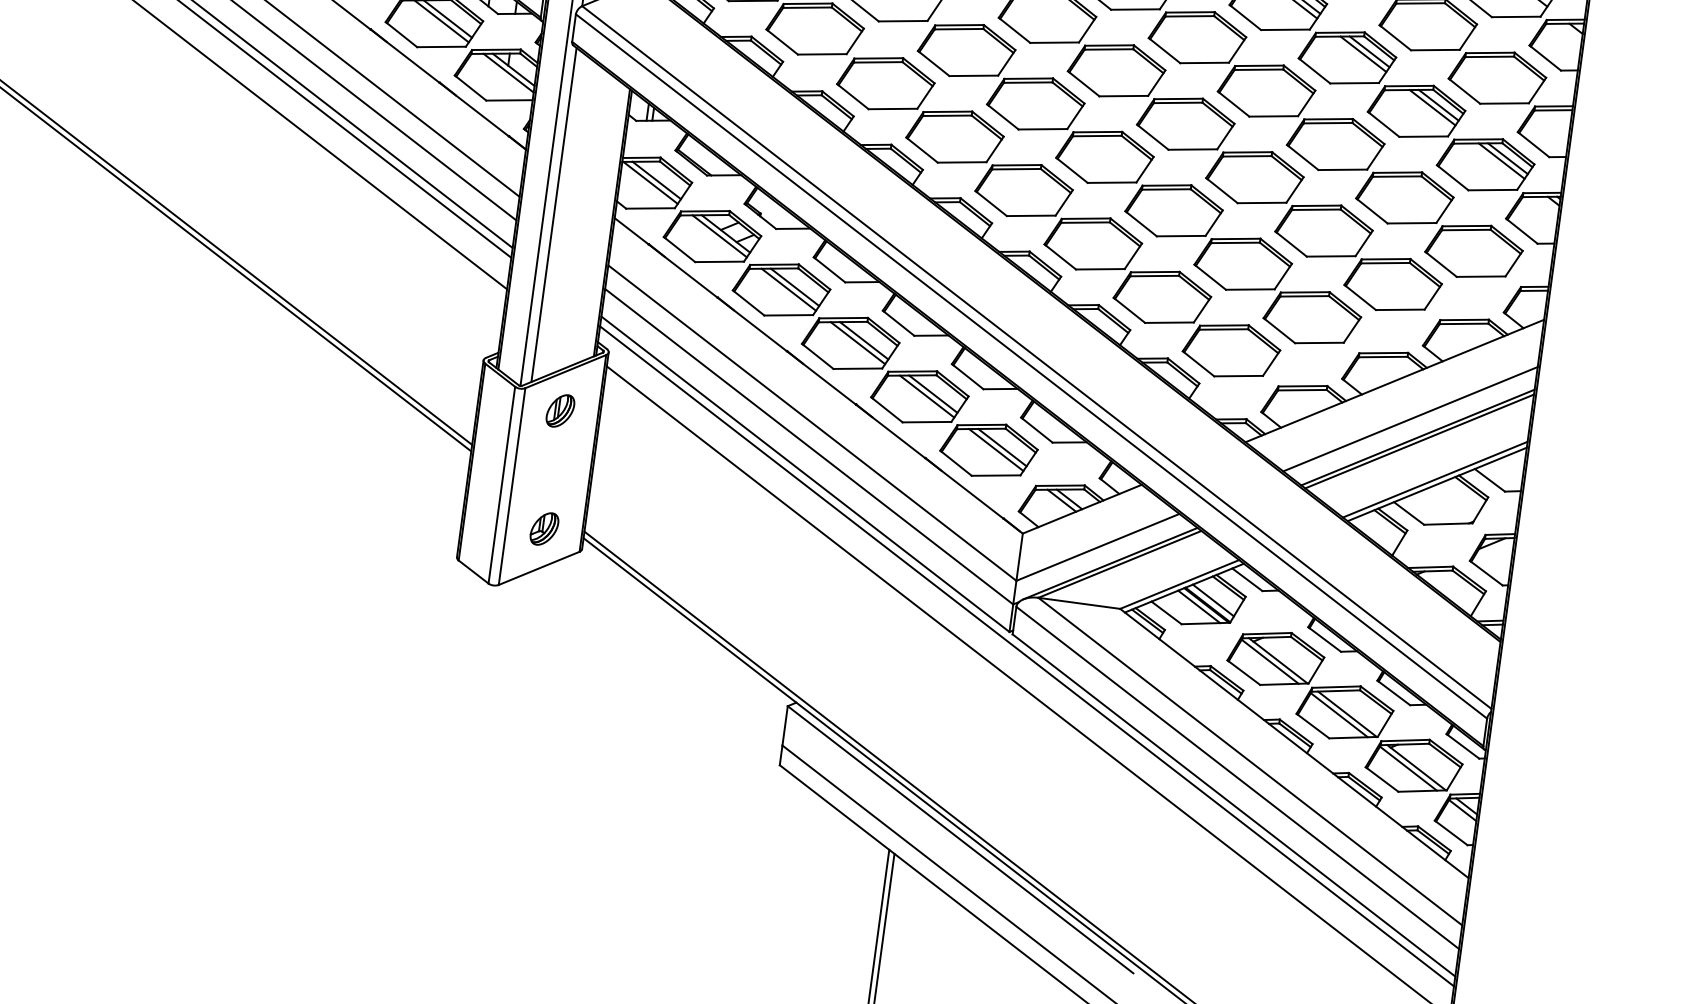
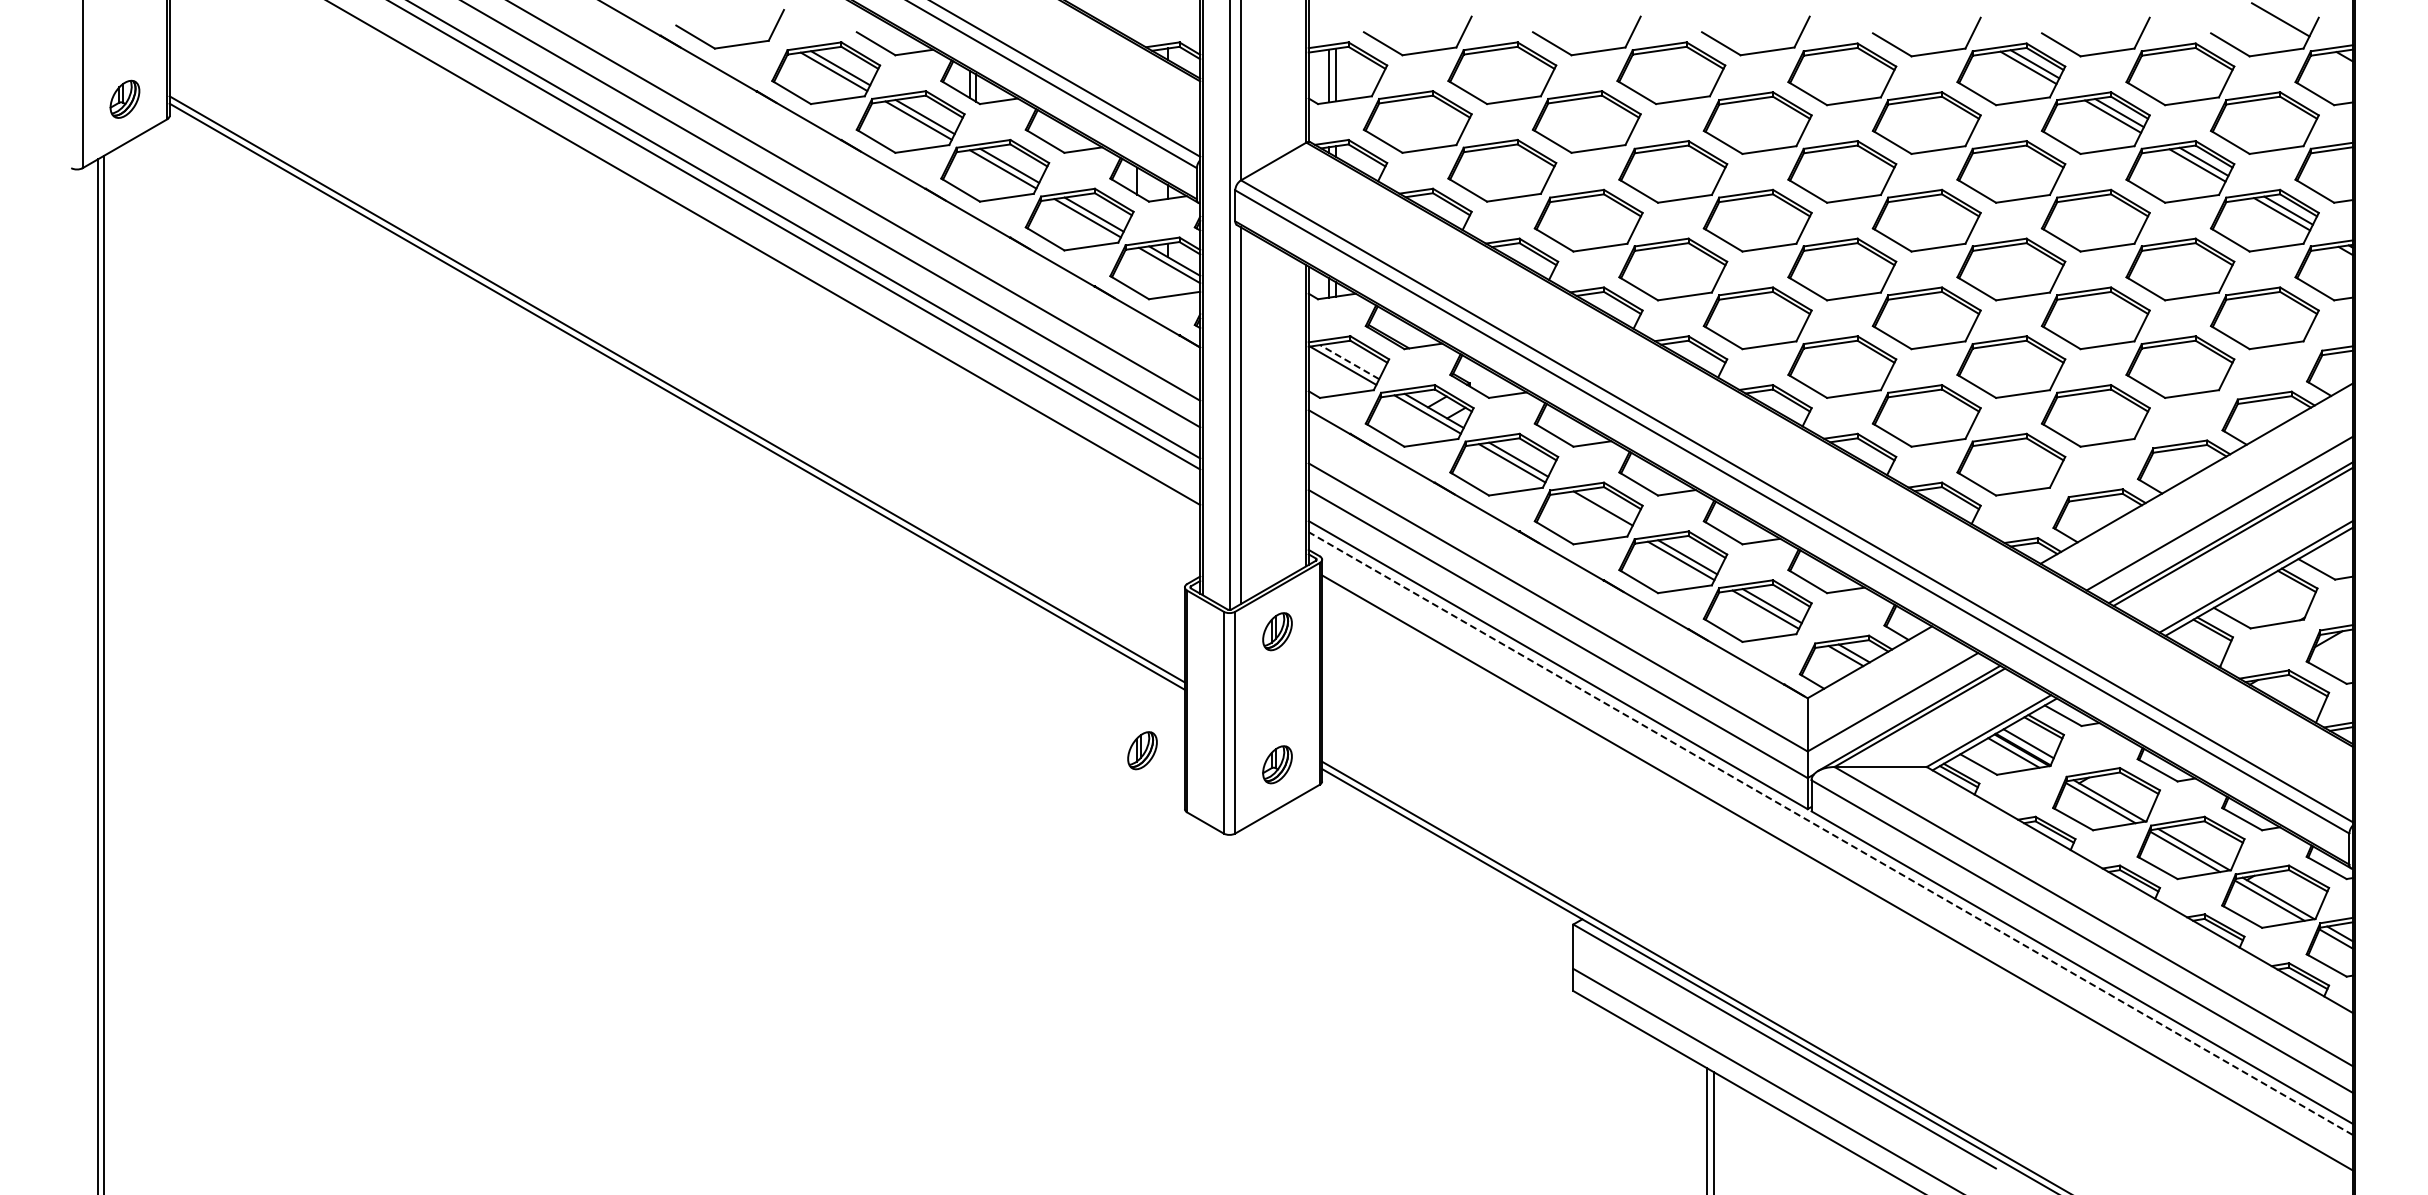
line: (656, 179) -> (1349, 361), solid -> dashed
line: (857, 342) -> (1596, 511), removed
part: (426, 500) -> (1142, 750), added
line: (1026, 656) -> (1830, 833), solid -> dashed

